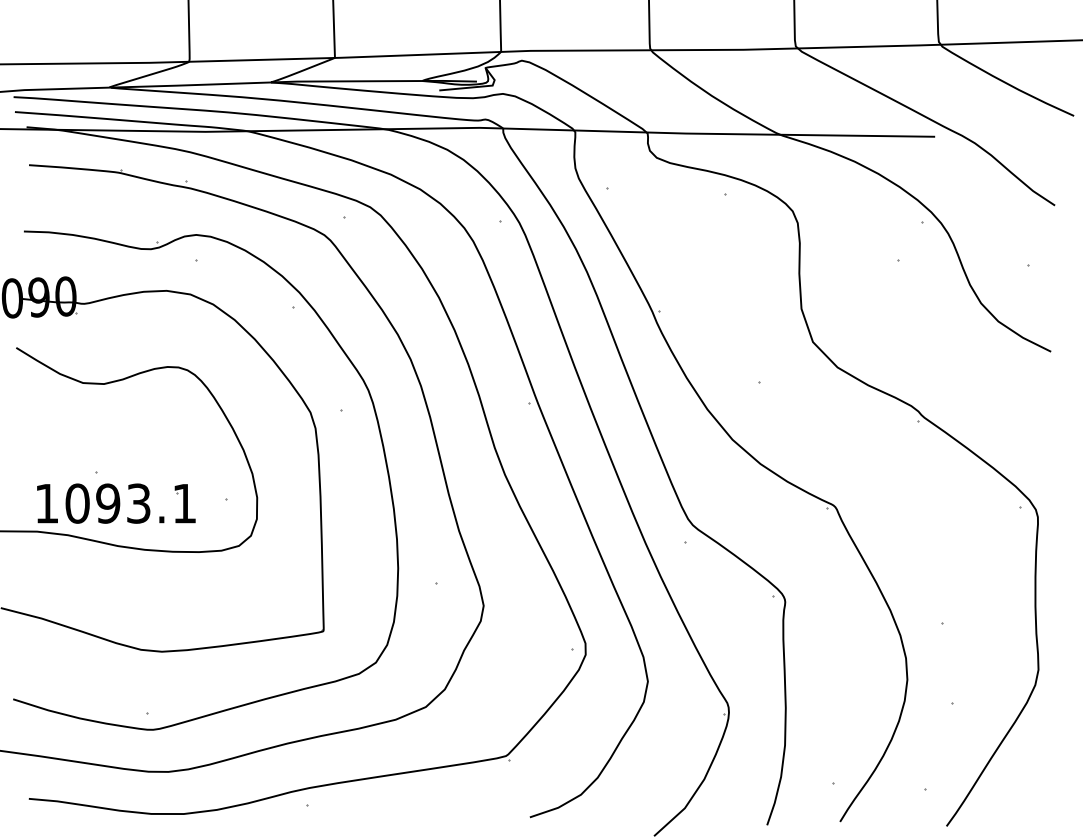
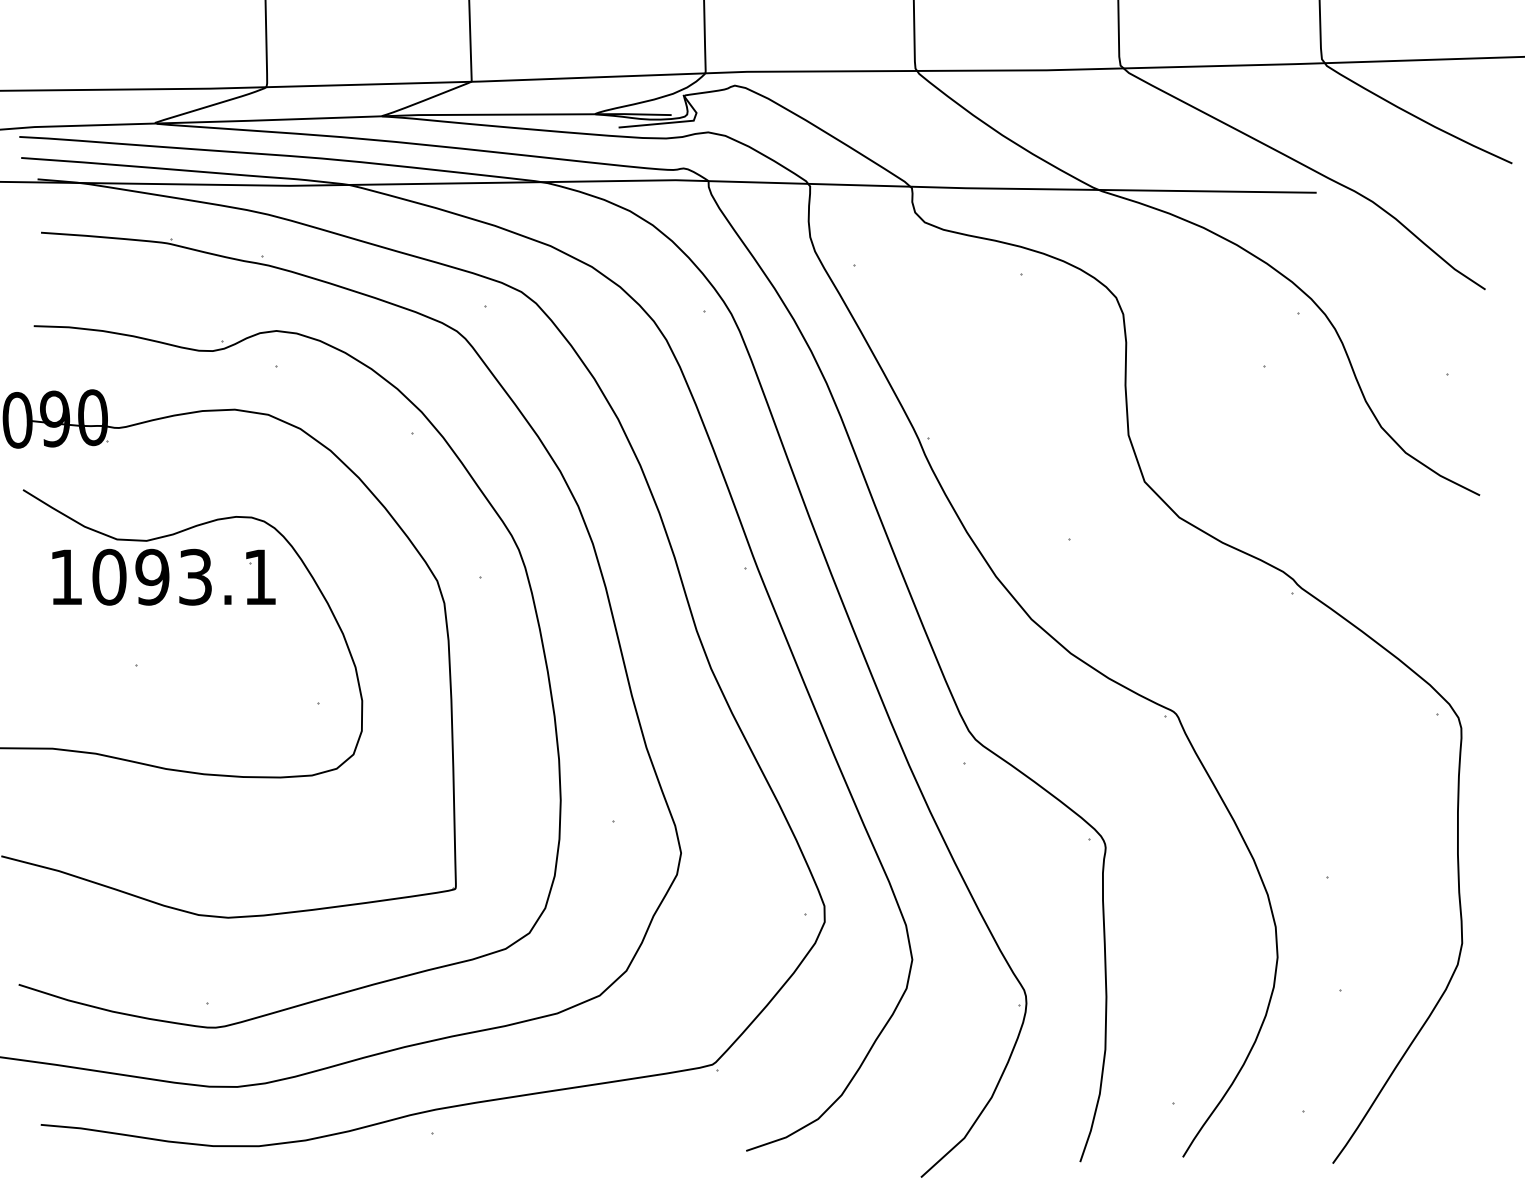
part: (116, 503) -> (163, 576), moved

